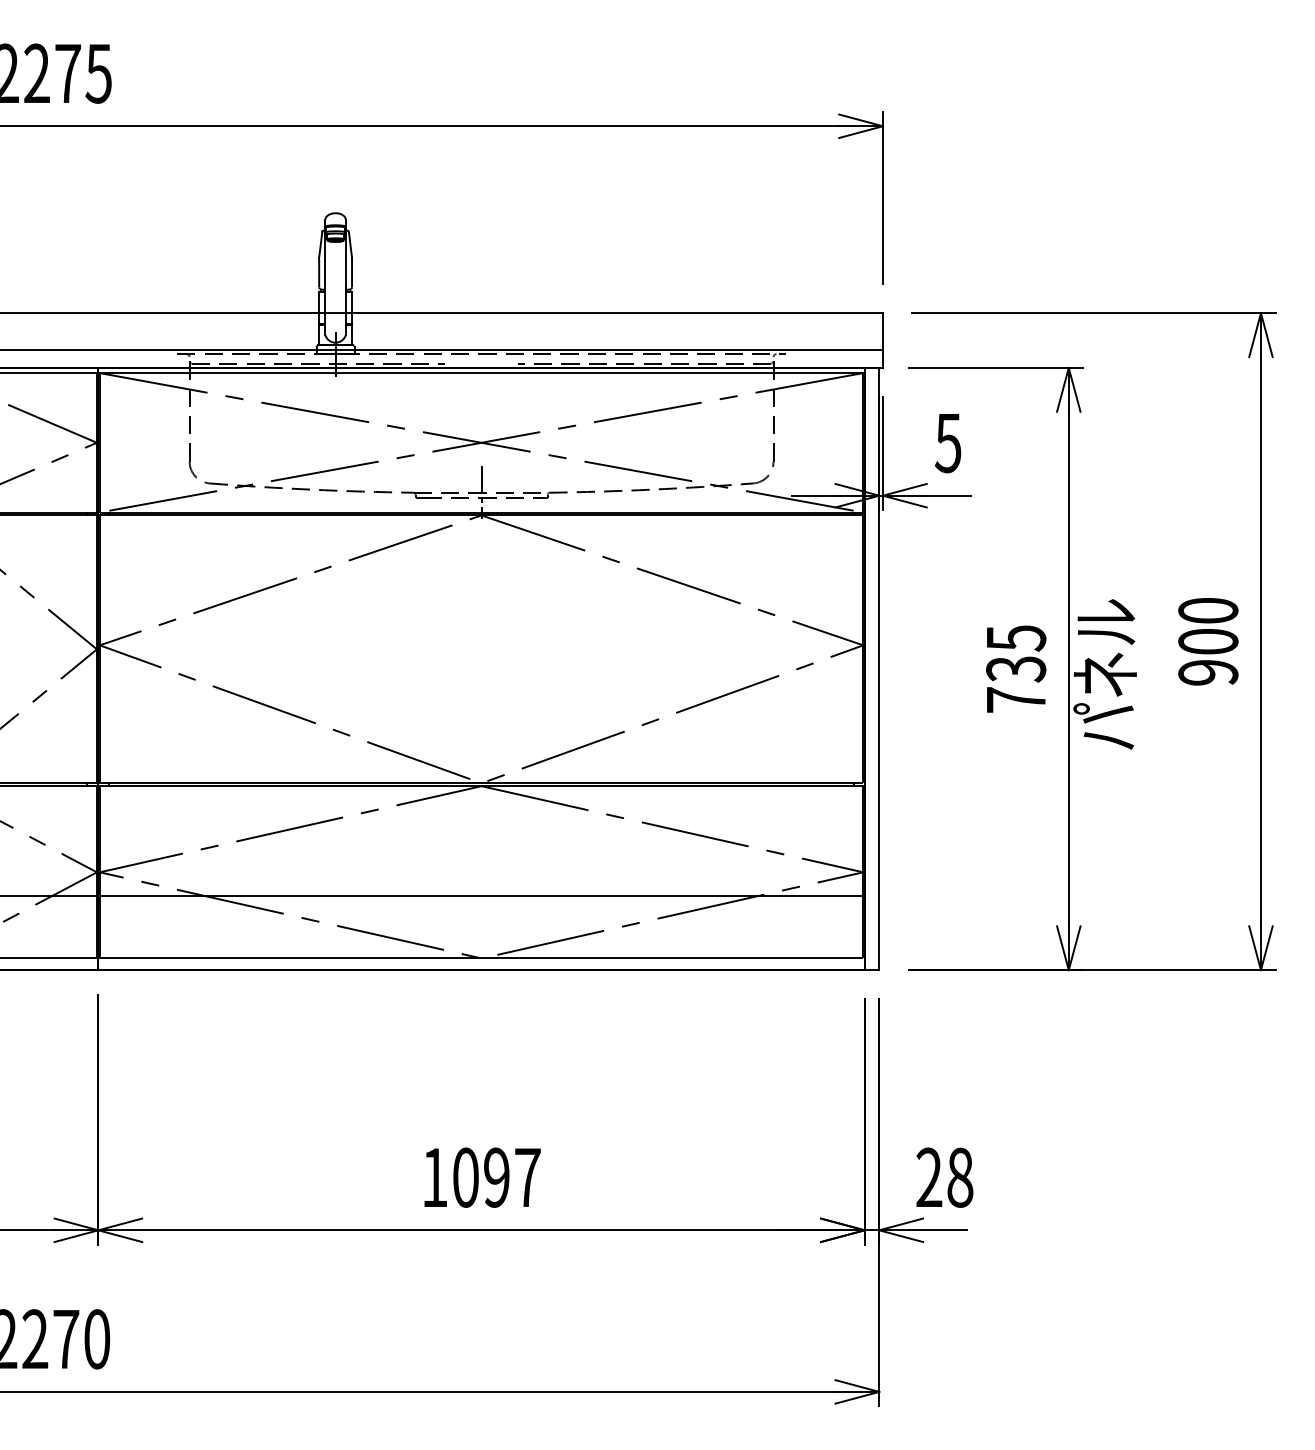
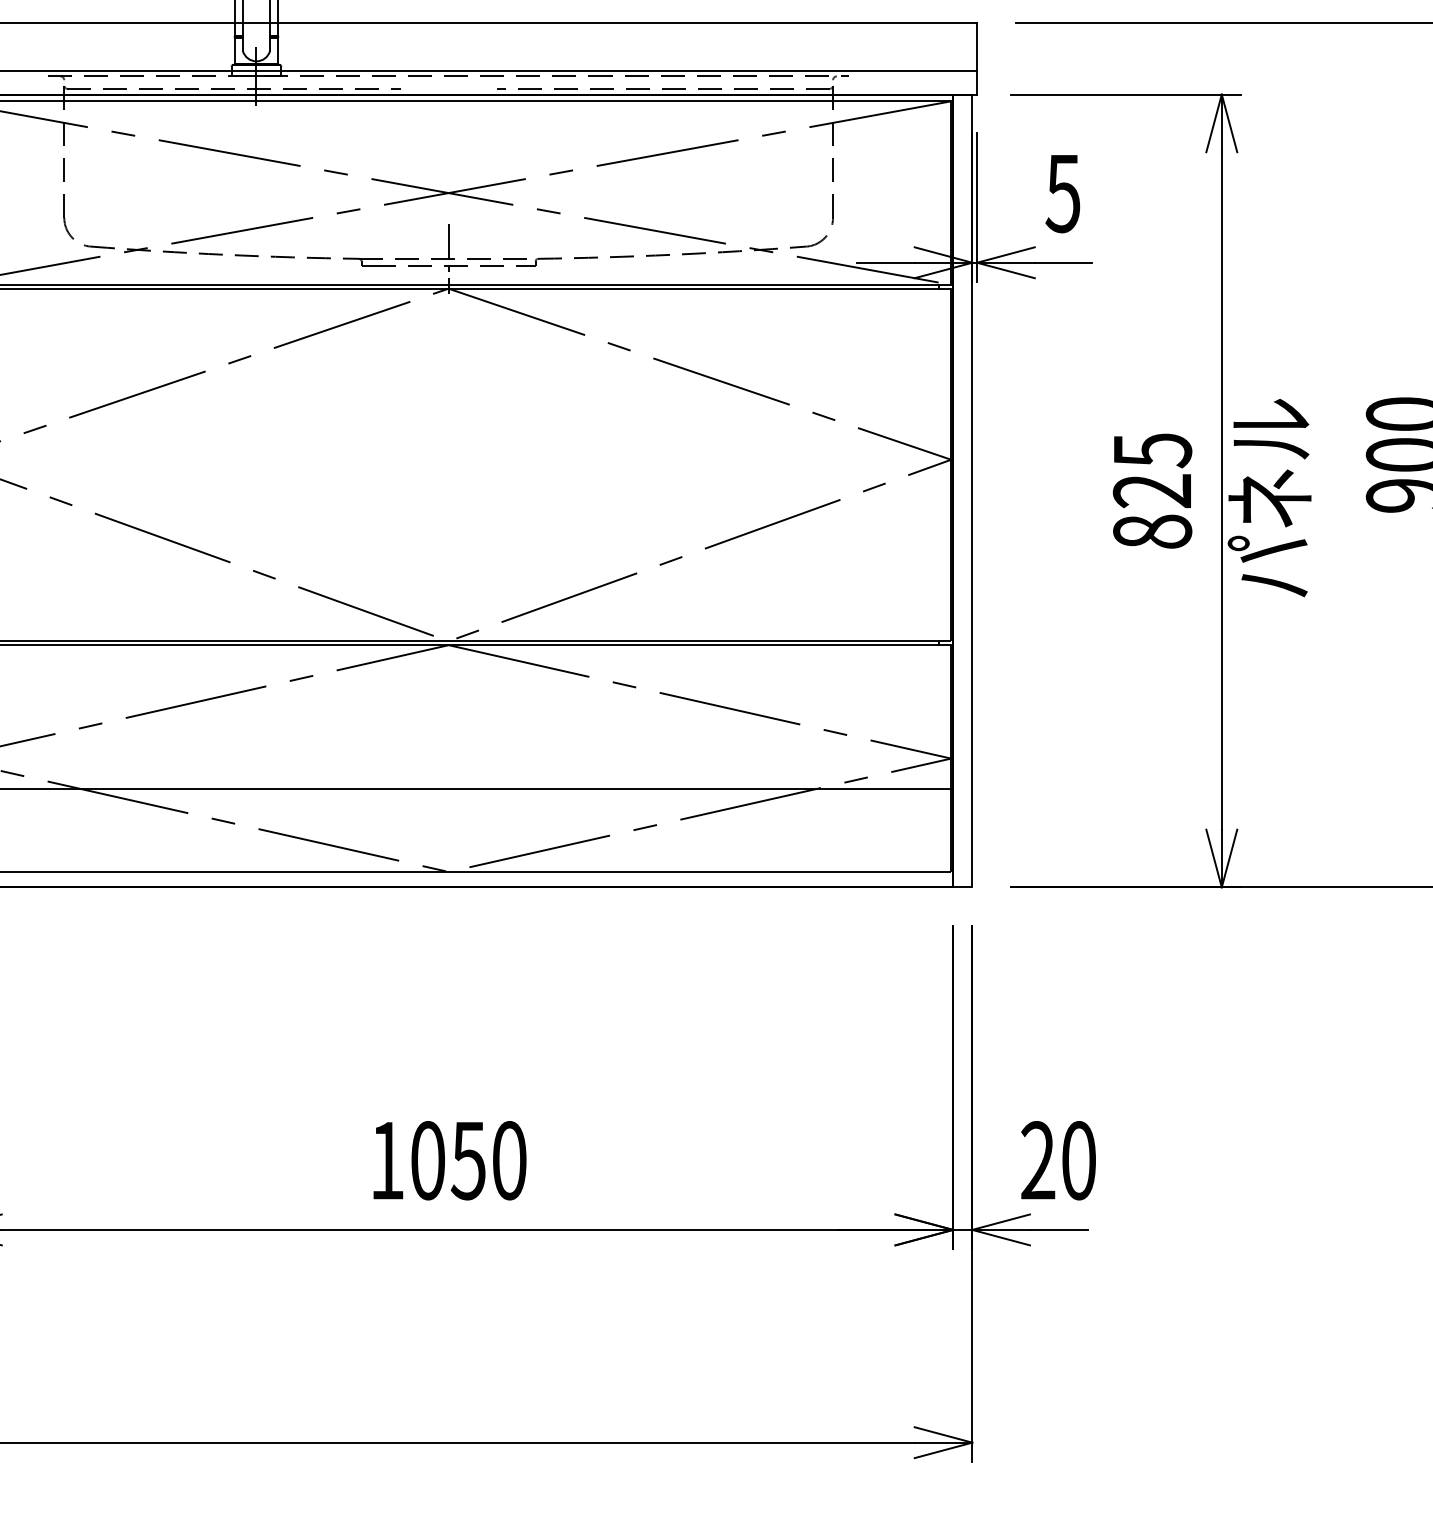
text: (1016, 684) -> (1152, 511), 735 -> 825
text: (511, 1177) -> (488, 1160), 1097 -> 1050
text: (960, 1177) -> (1079, 1160), 28 -> 20

